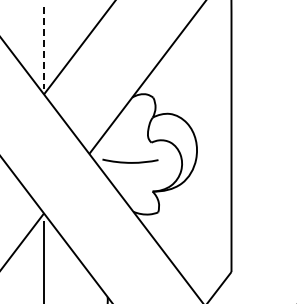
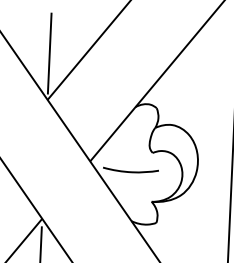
line: (44, 47) -> (50, 53), dashed -> solid

